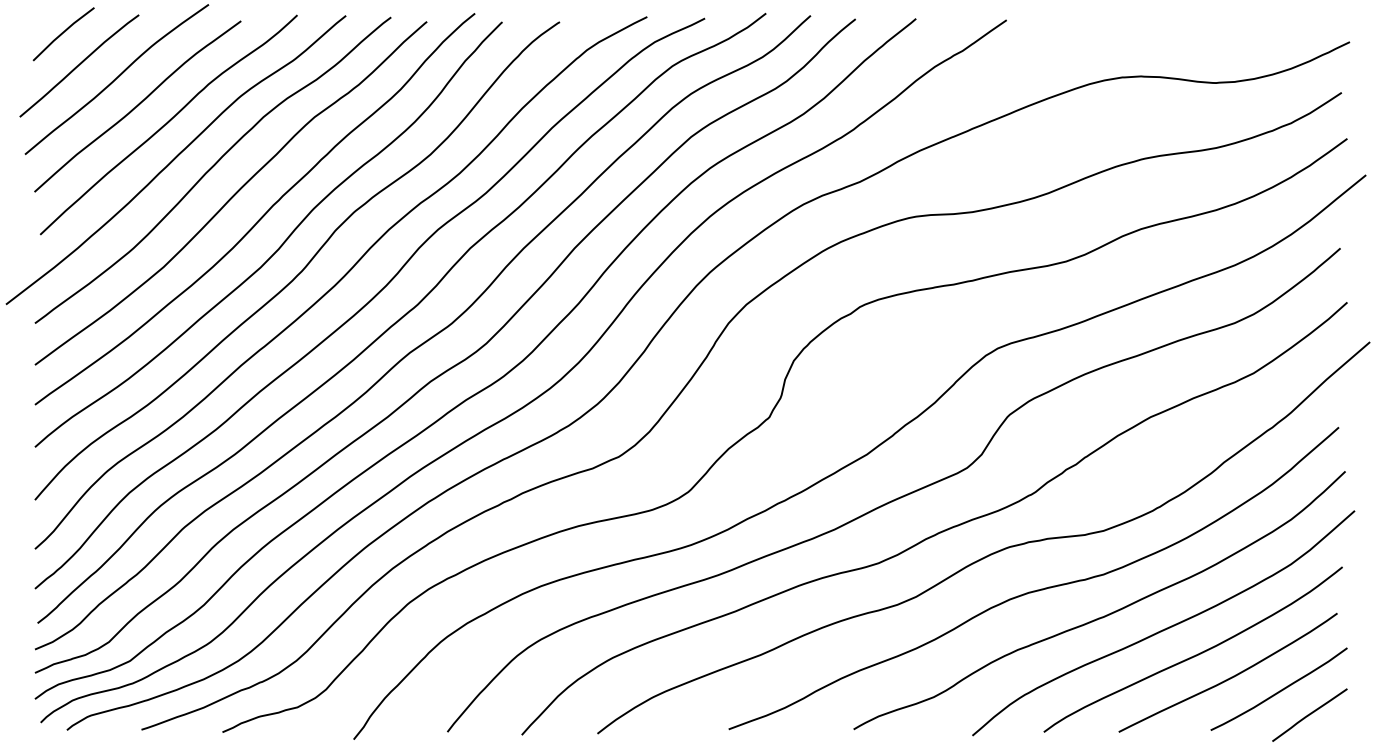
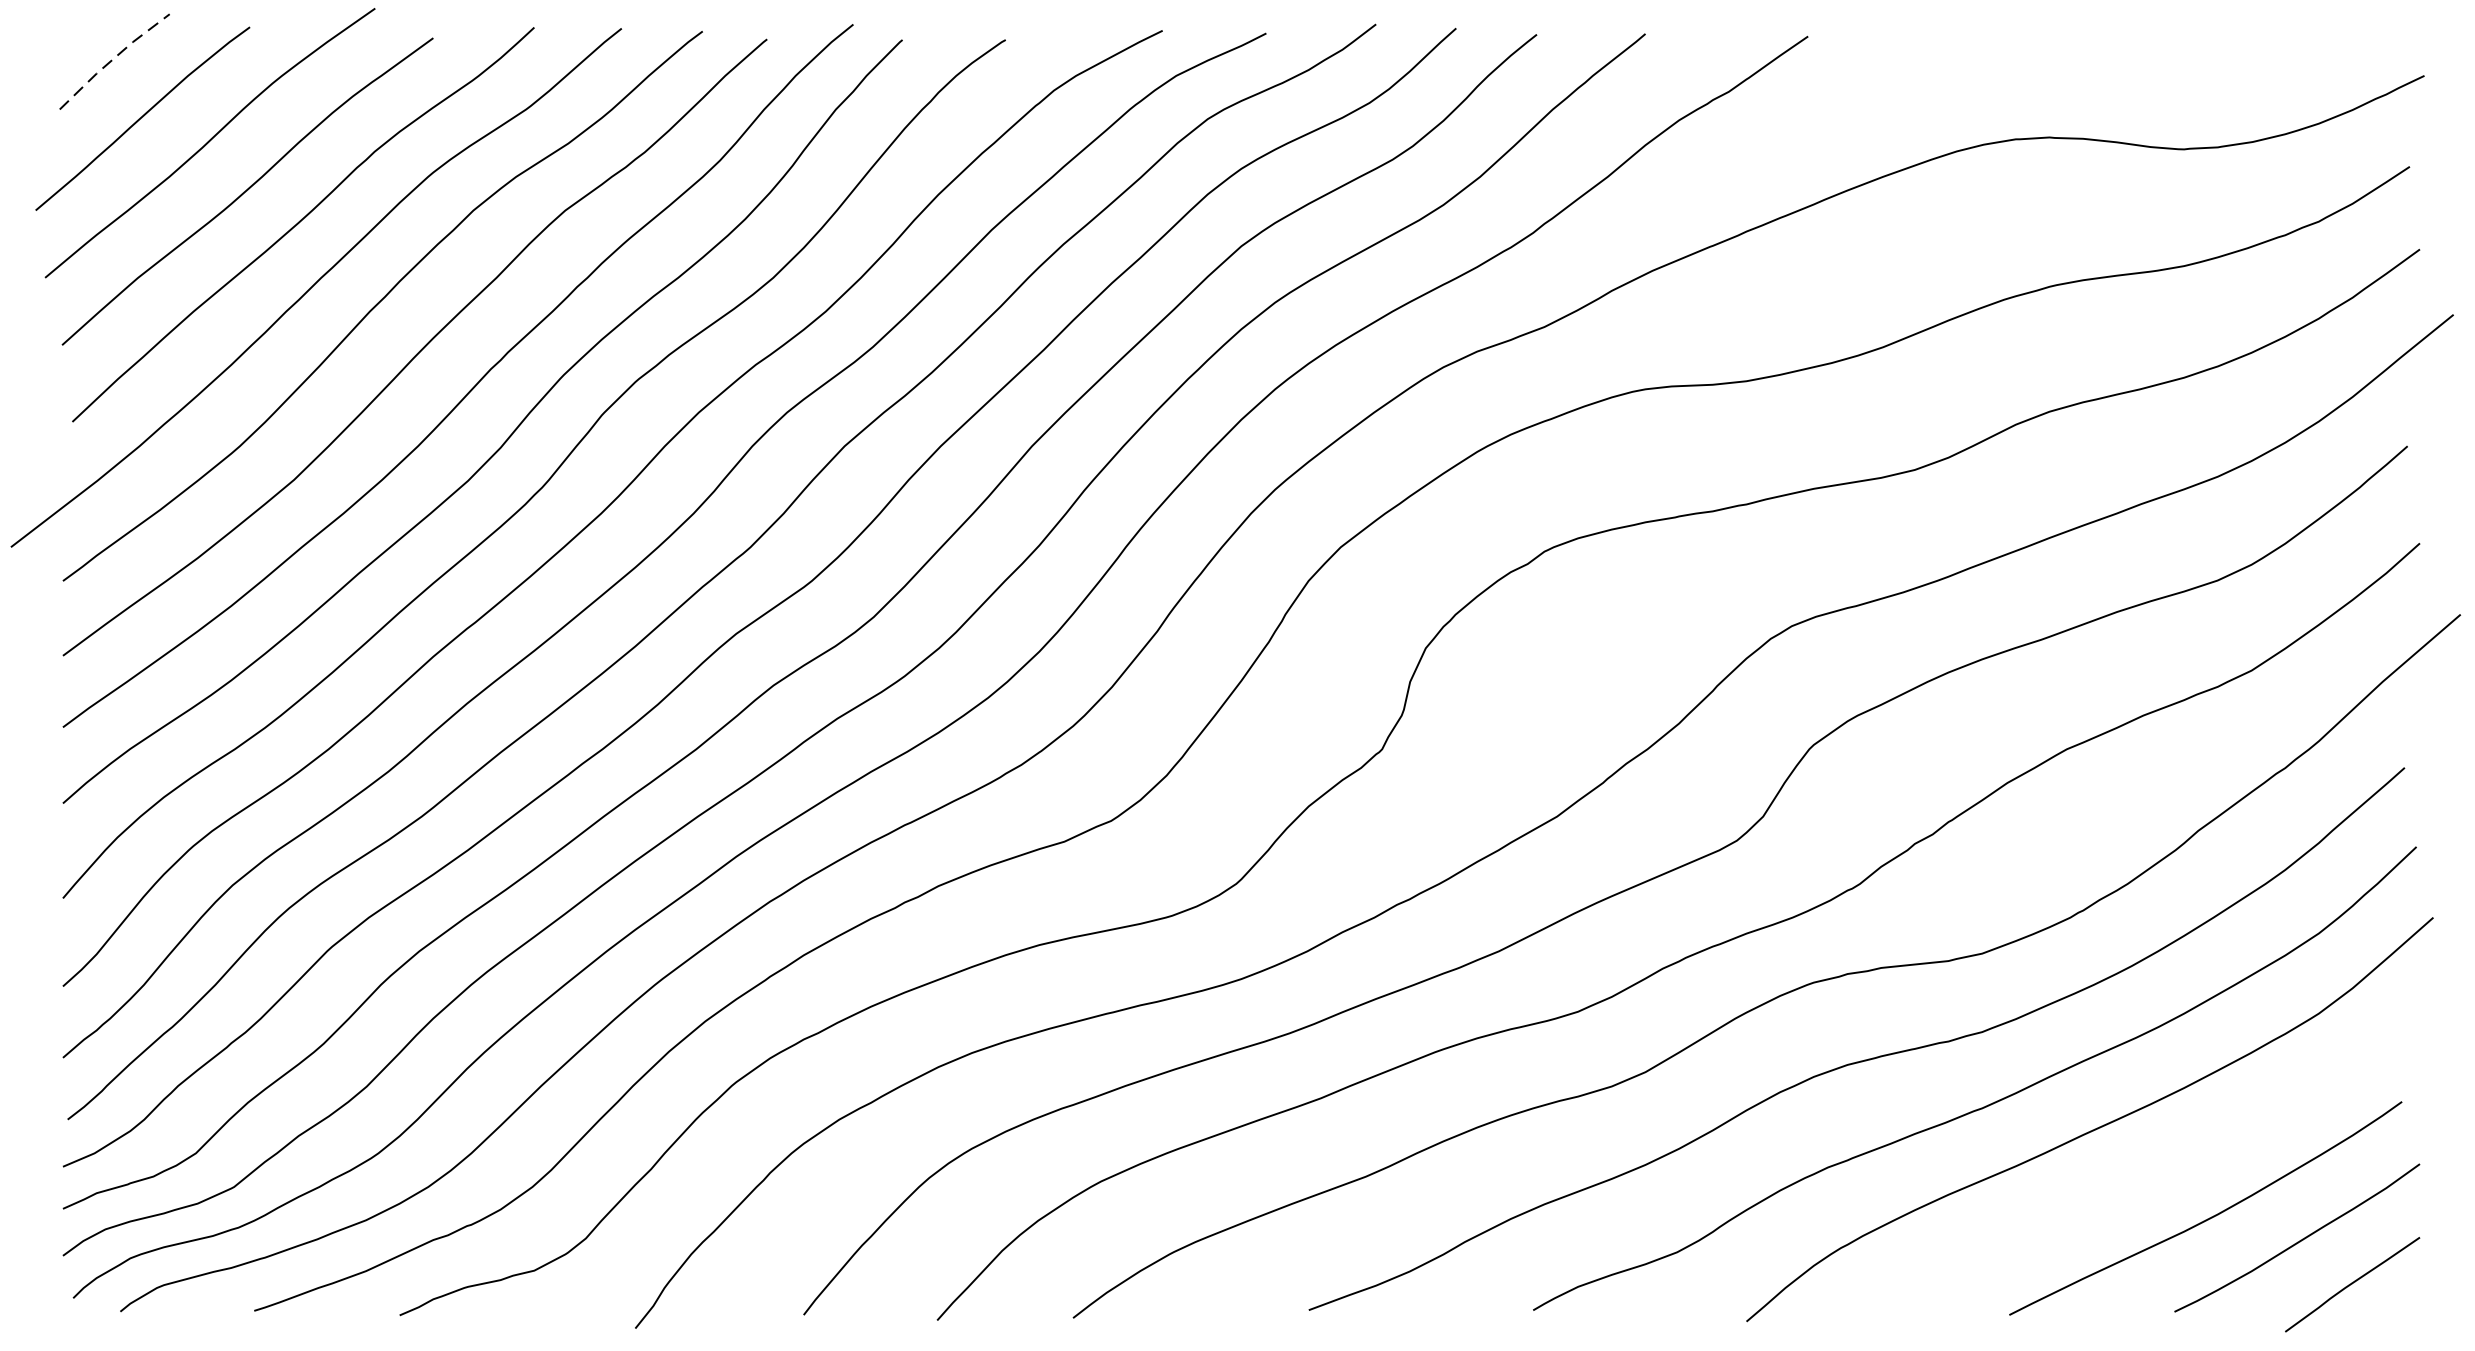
line: (62, 33) -> (112, 60), solid -> dashed
curve: (1195, 654) -> (2147, 1175), removed

